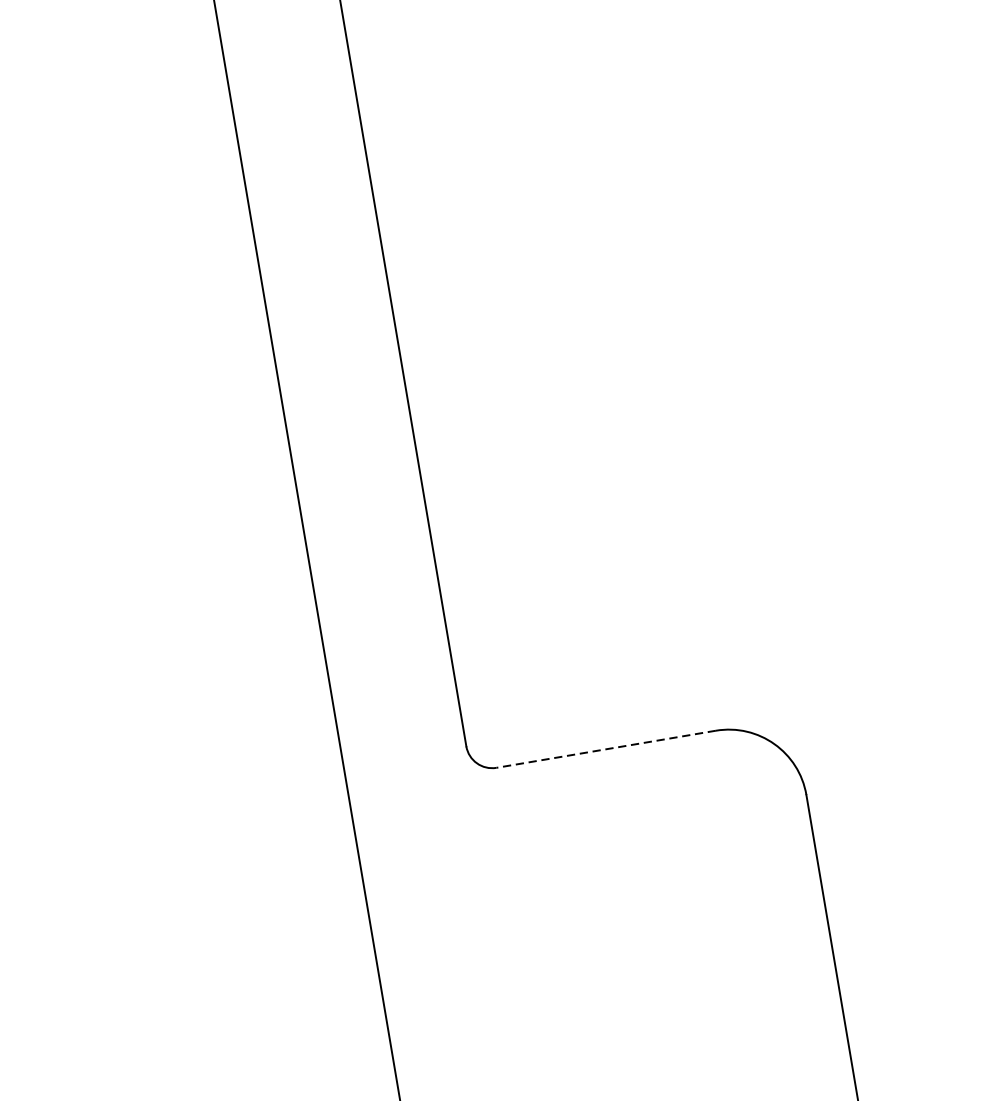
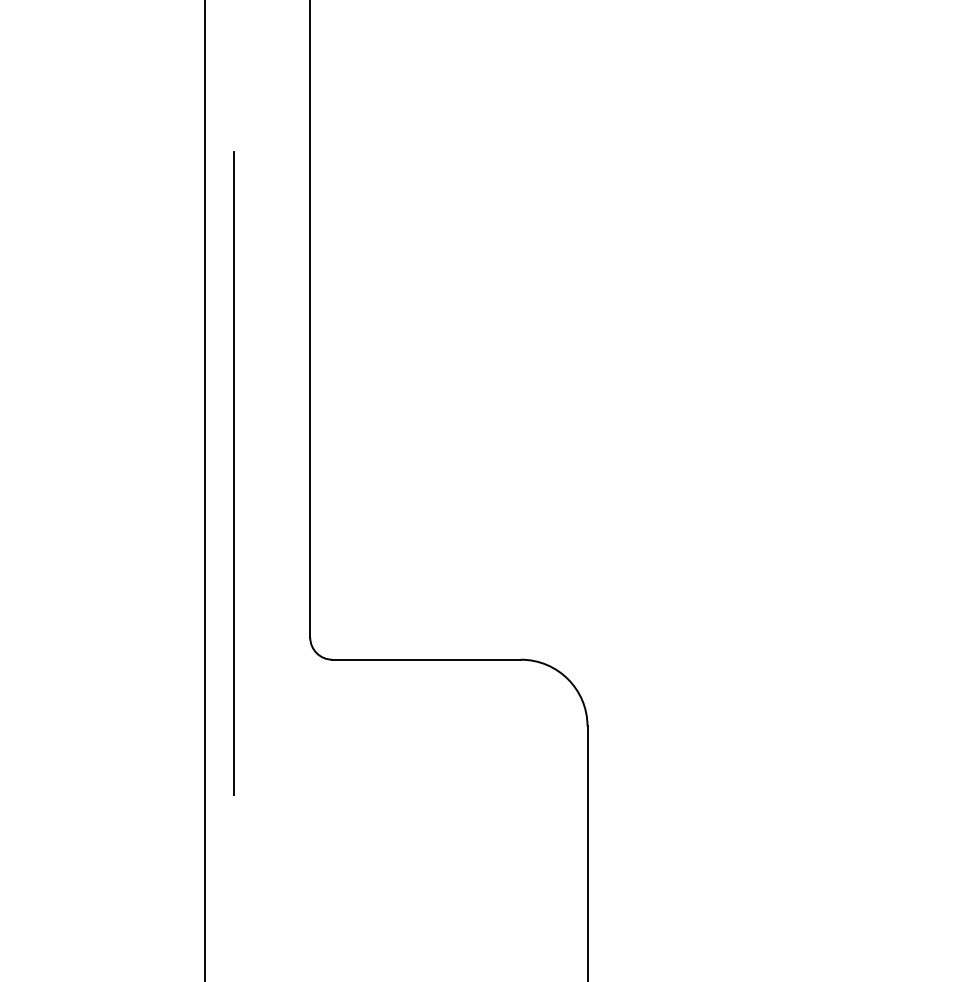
line: (344, 570) -> (233, 473), added
line: (605, 749) -> (426, 659), dashed -> solid

